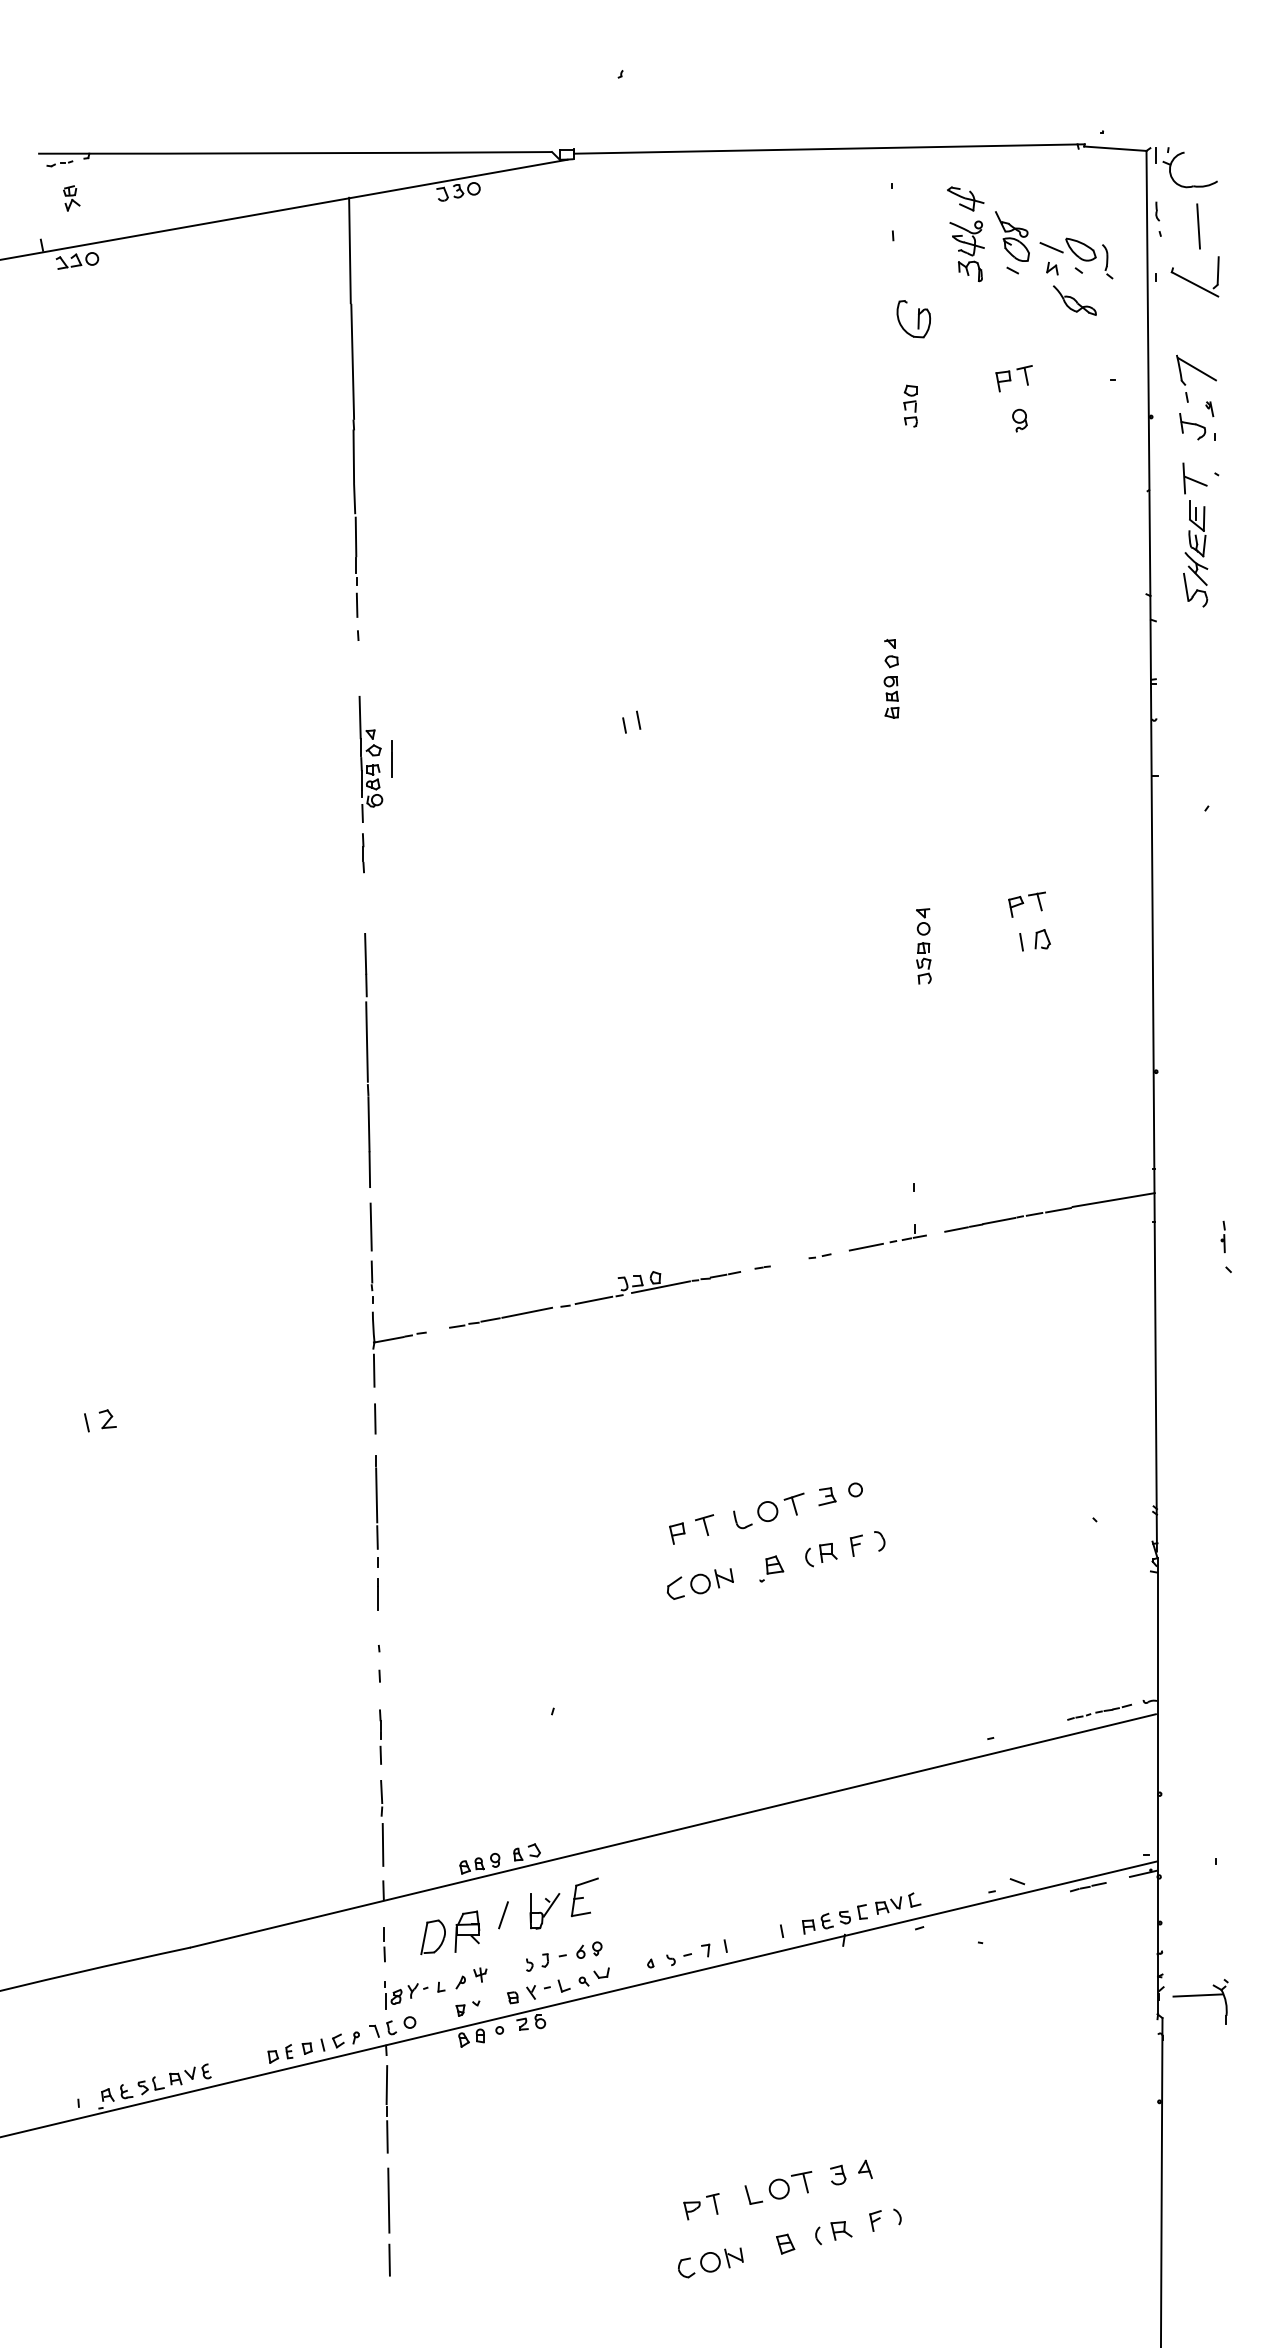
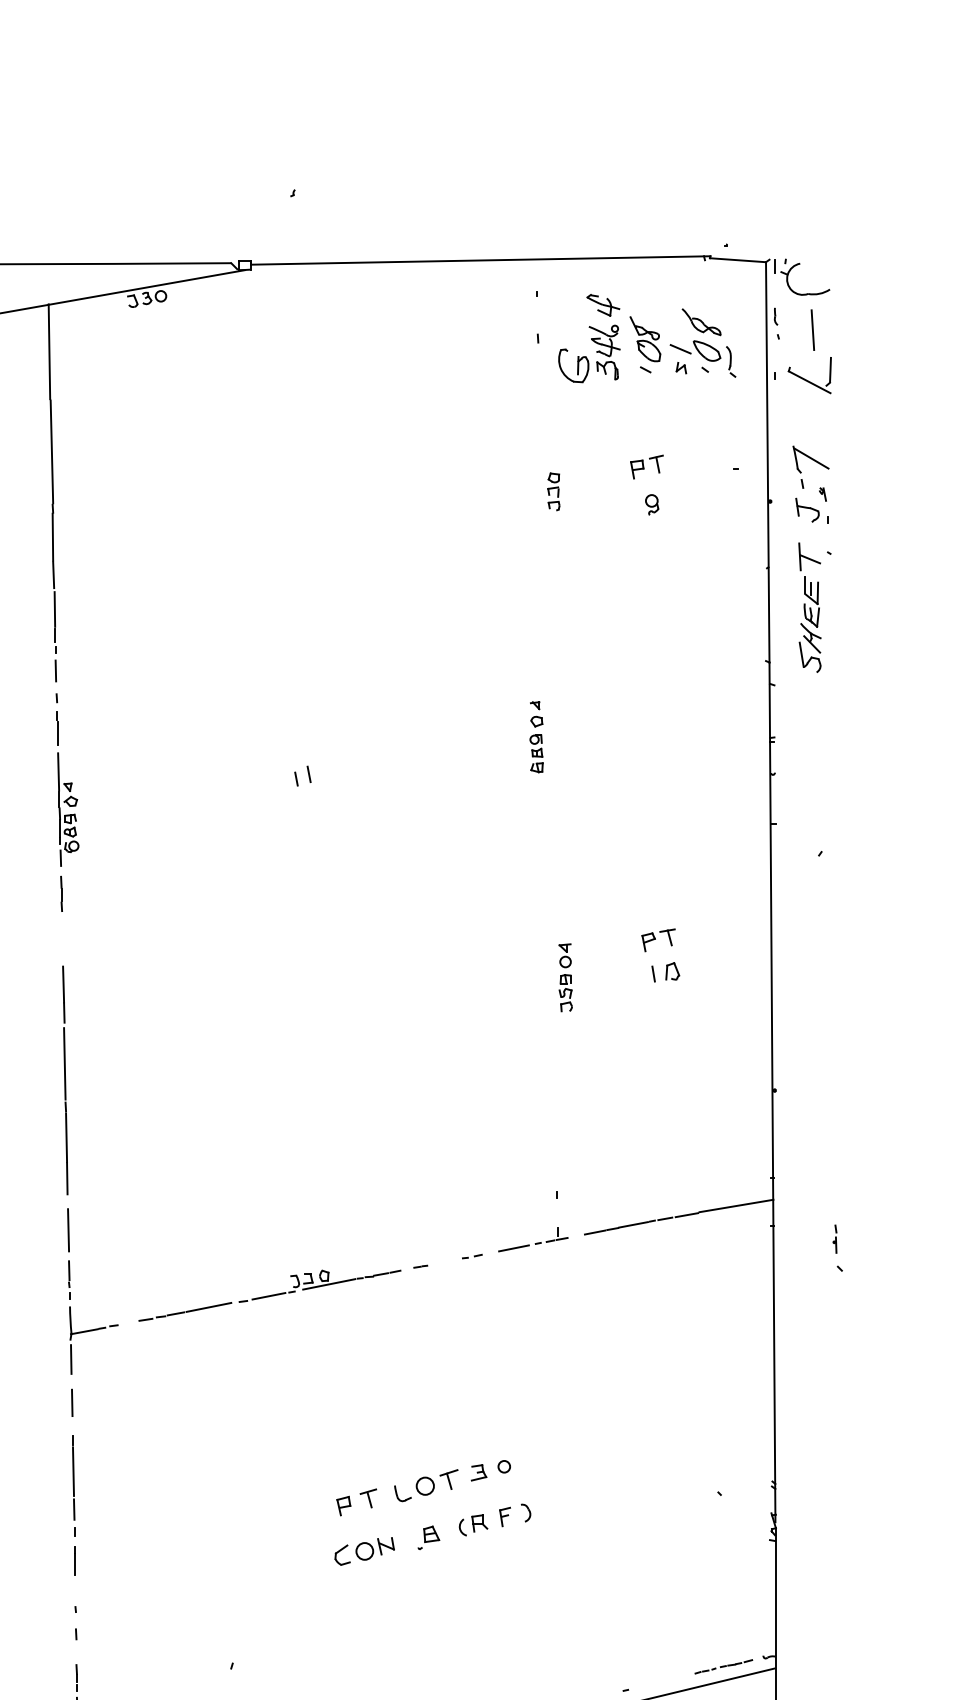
part: (1074, 300) -> (701, 322), moved
part: (913, 319) -> (573, 366), moved
line: (391, 758) -> (57, 727), moved

